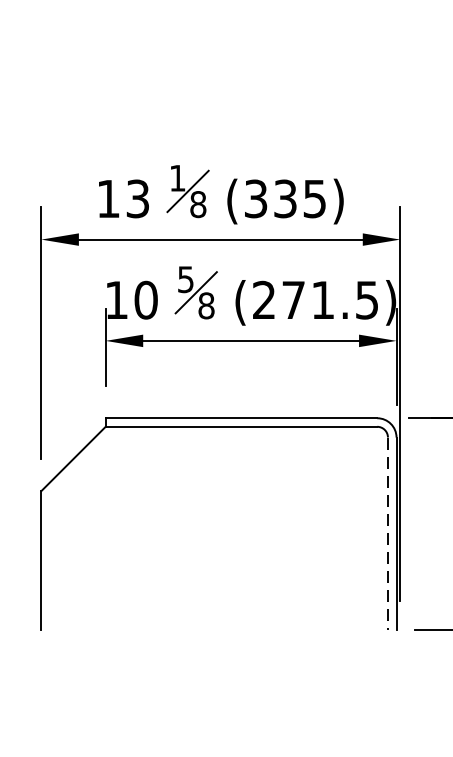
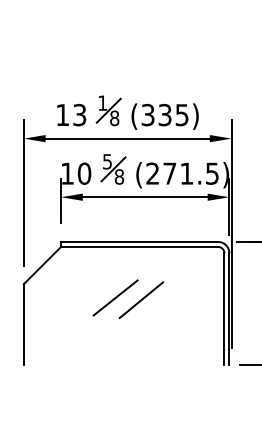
line: (199, 514) -> (115, 297), added
line: (244, 519) -> (141, 300), added
line: (388, 533) -> (224, 308), dashed -> solid

